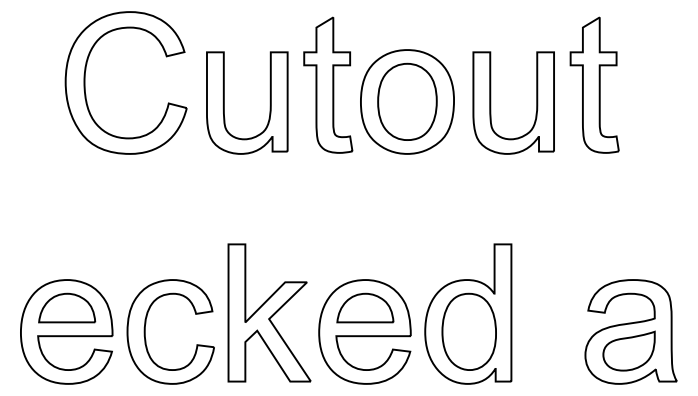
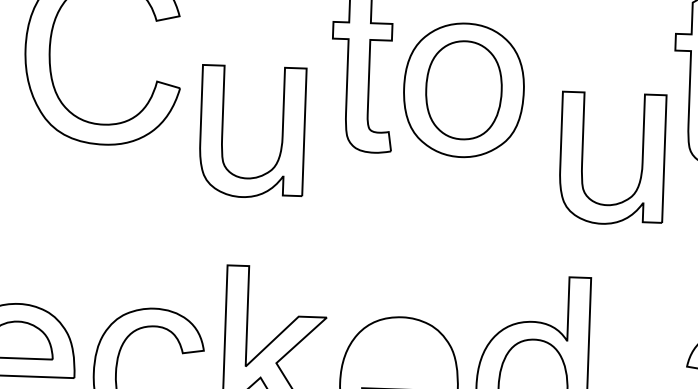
part: (269, 102) -> (281, 132), moved
part: (491, 102) -> (583, 156), moved
part: (365, 307) -> (400, 352), removed

